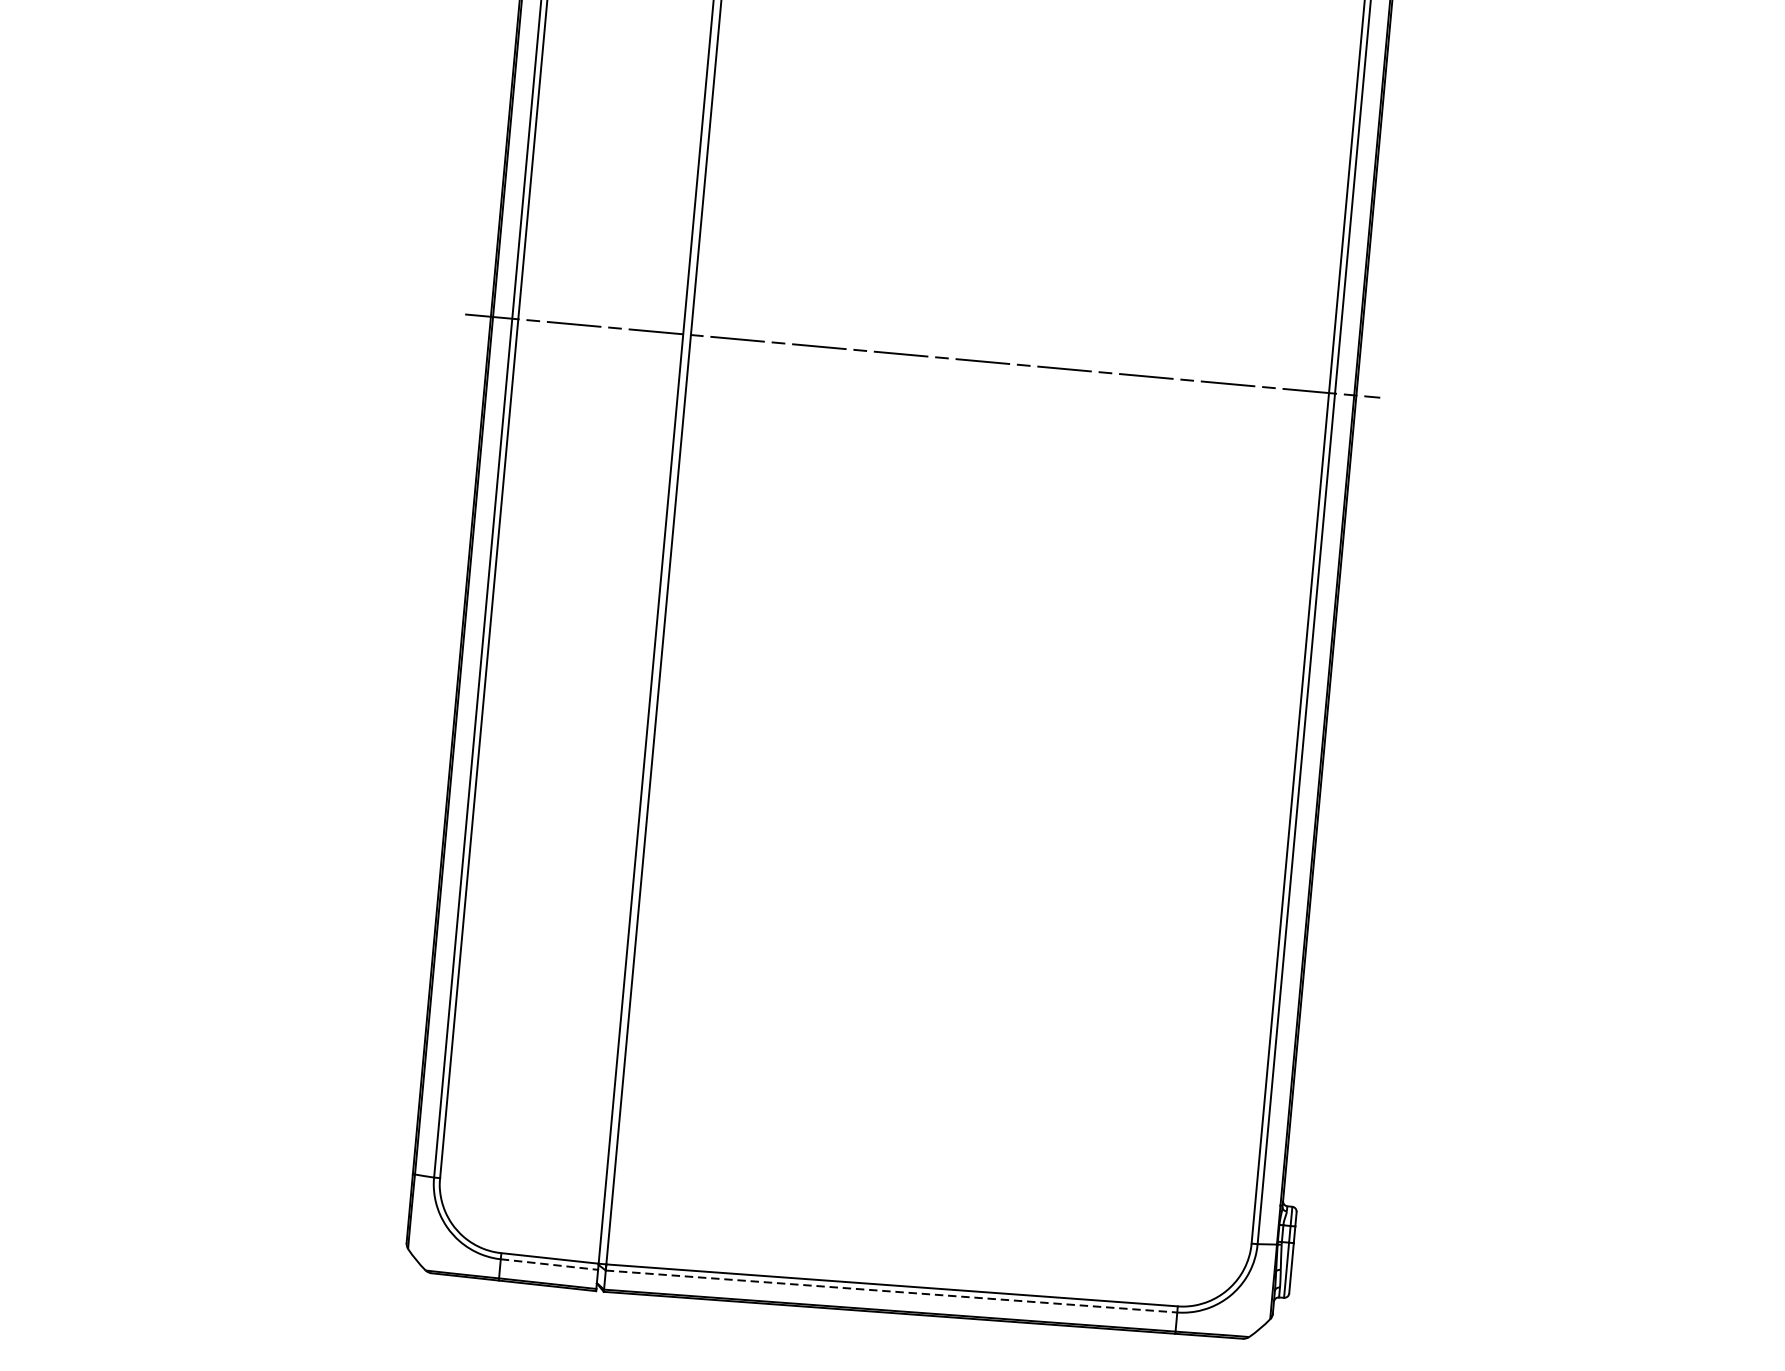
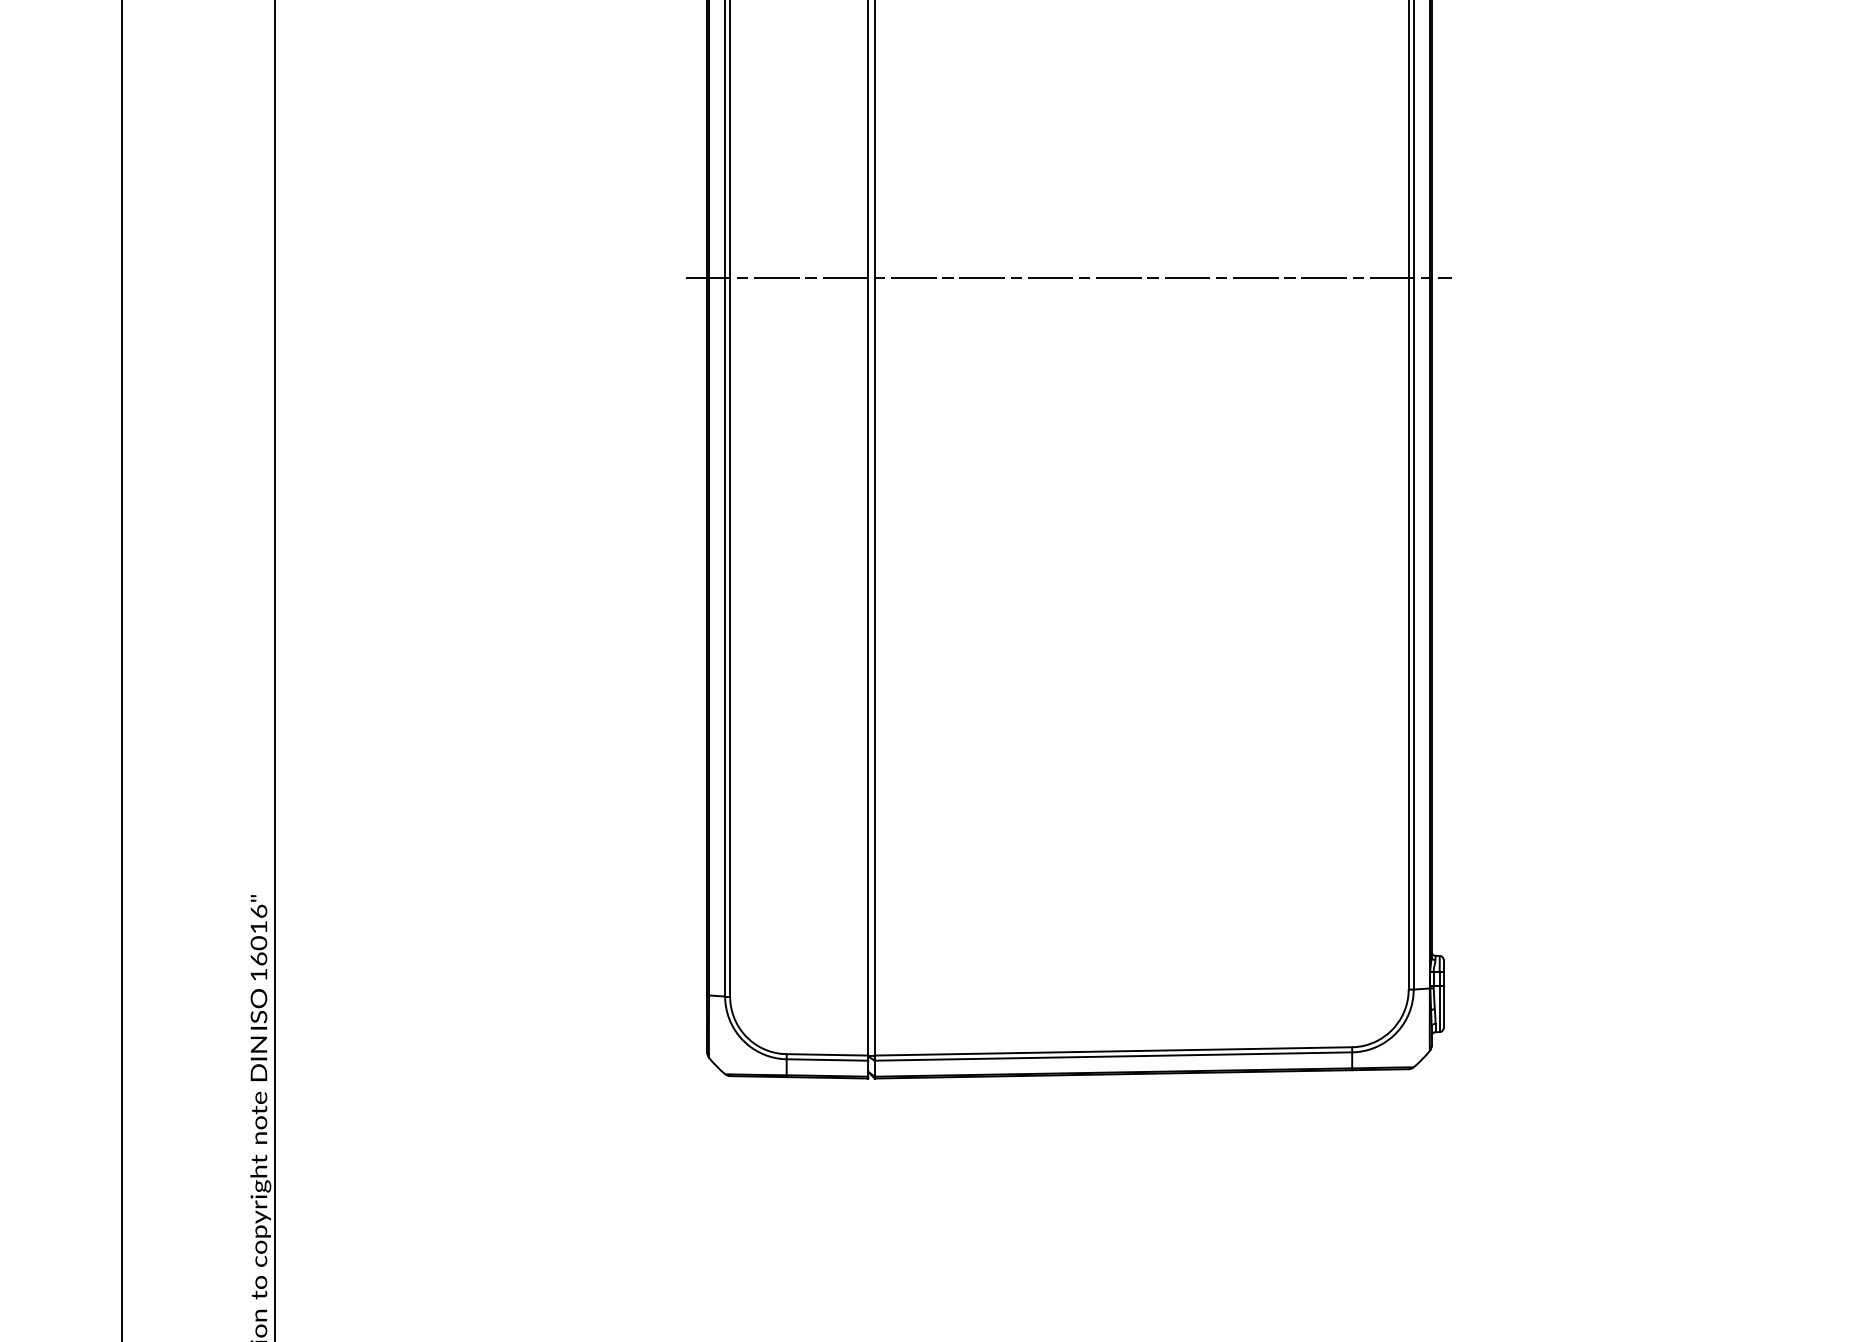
line: (549, 1263) -> (827, 1059), dashed -> solid
line: (891, 1291) -> (1113, 1056), dashed -> solid

